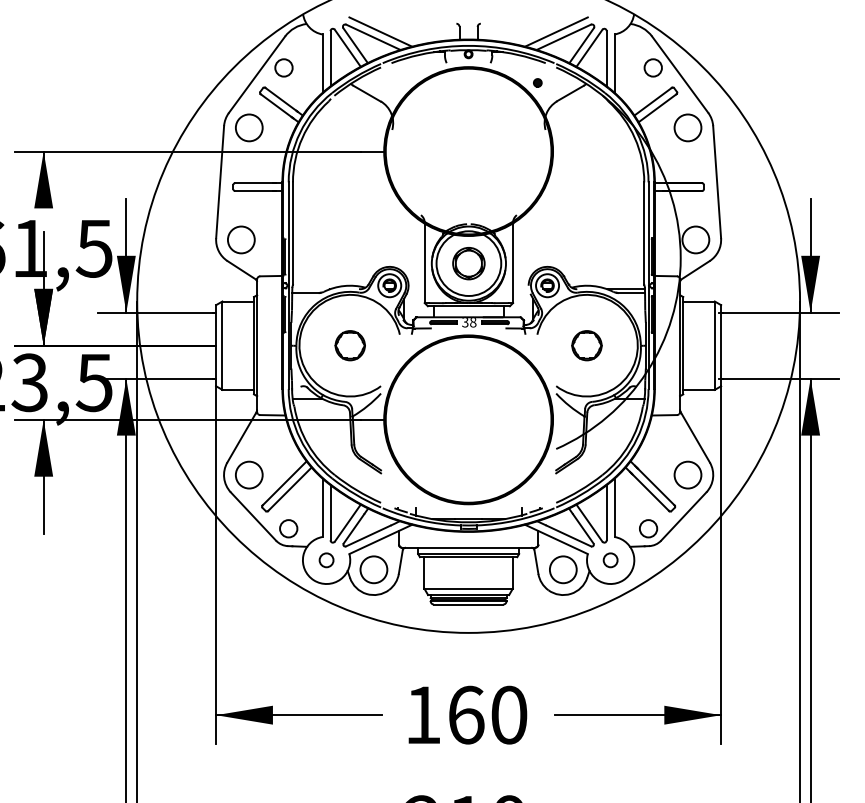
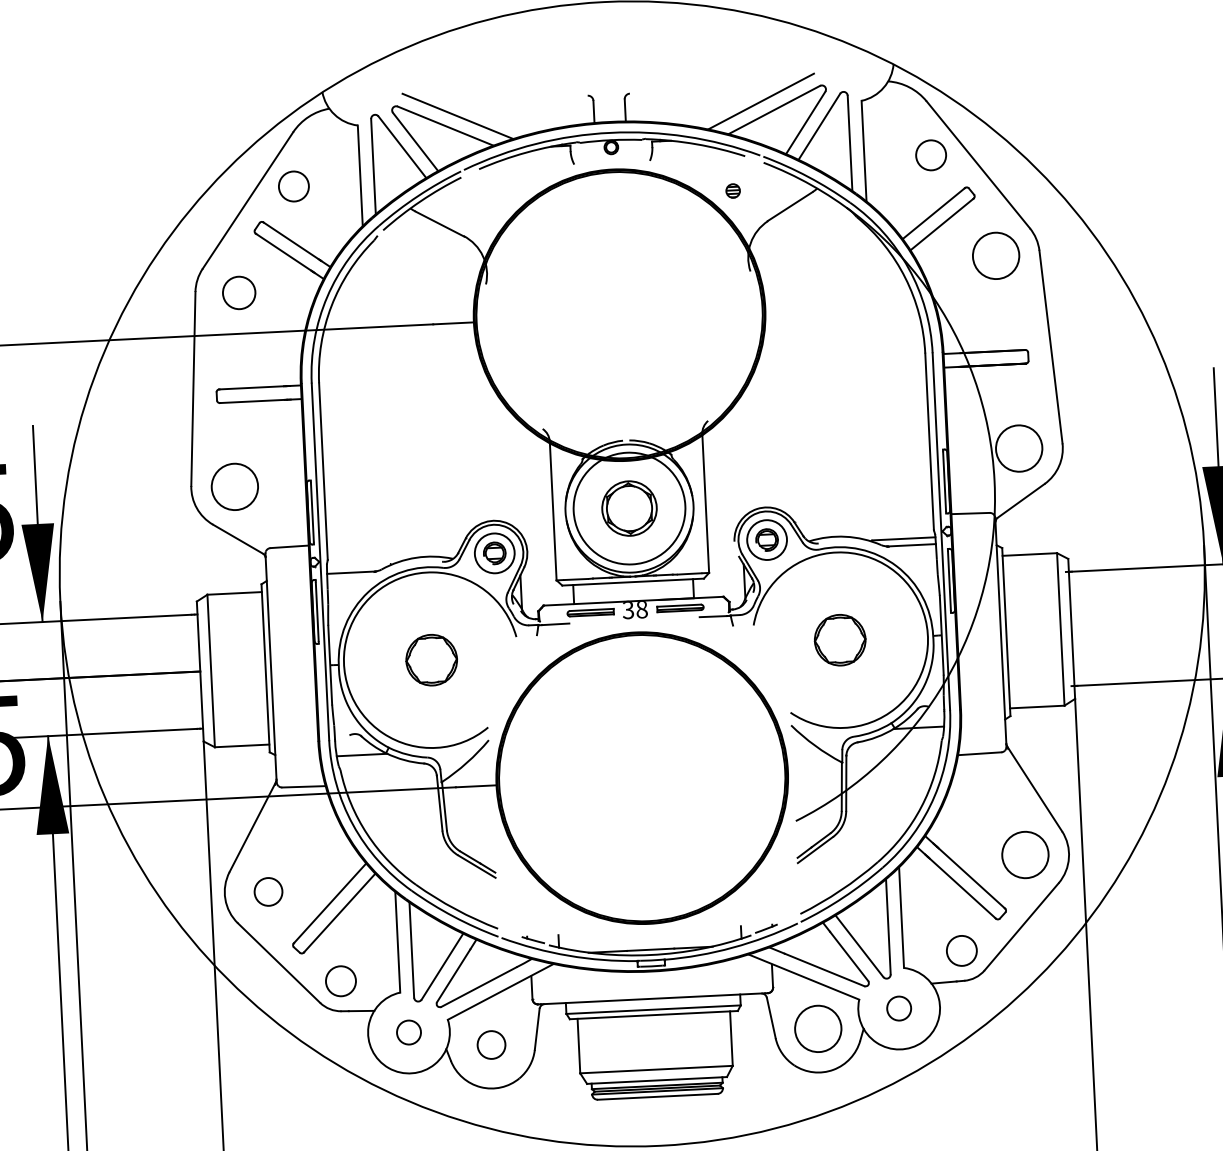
circle: (249, 127) -> (239, 292), size x0.7
circle: (249, 474) -> (268, 890), size x0.6
circle: (373, 569) -> (490, 1044), size x0.6

